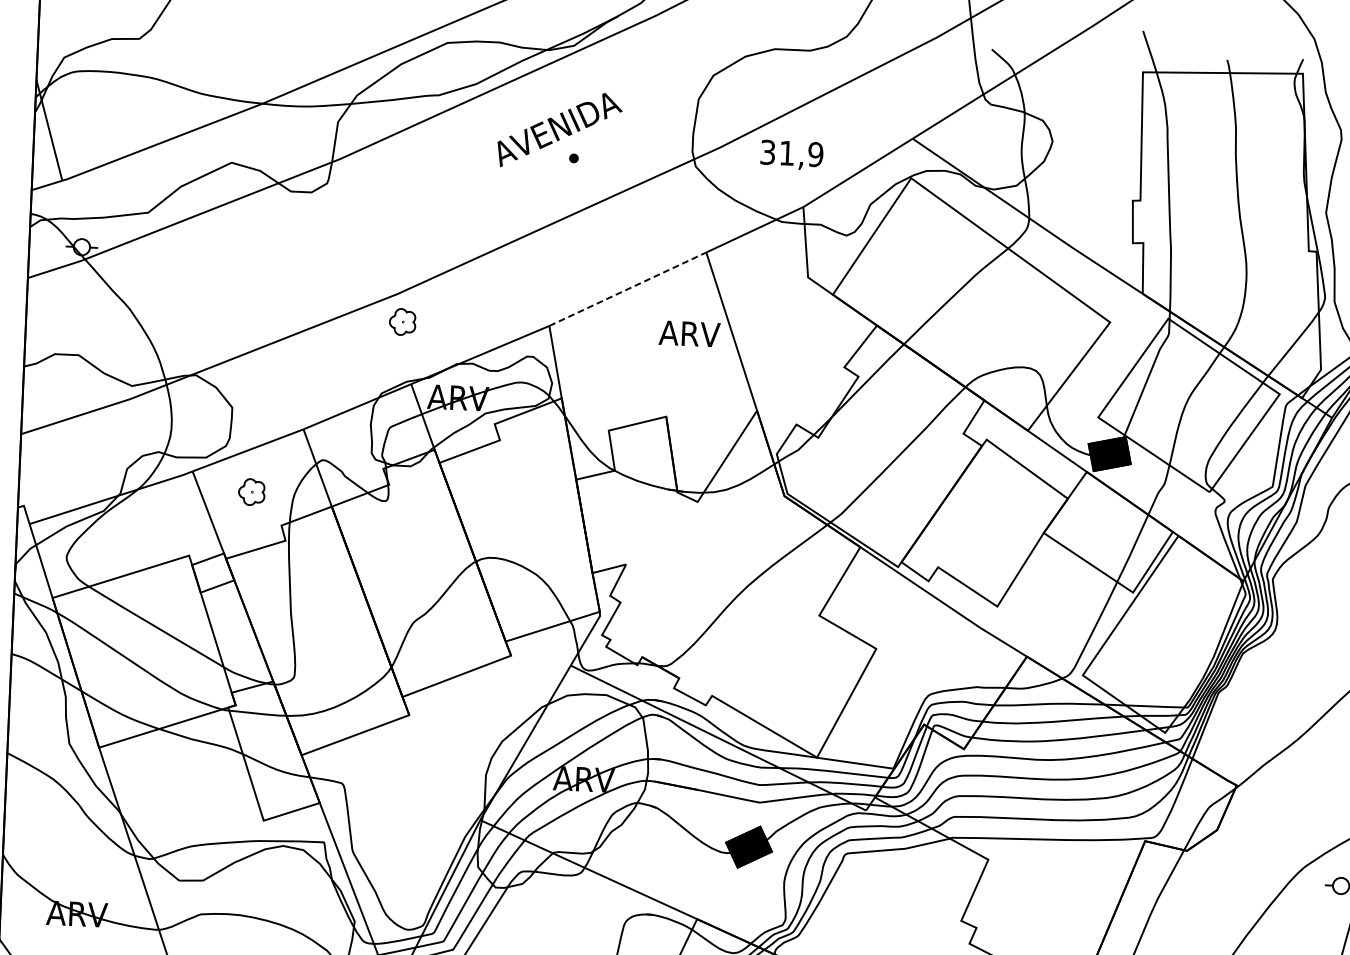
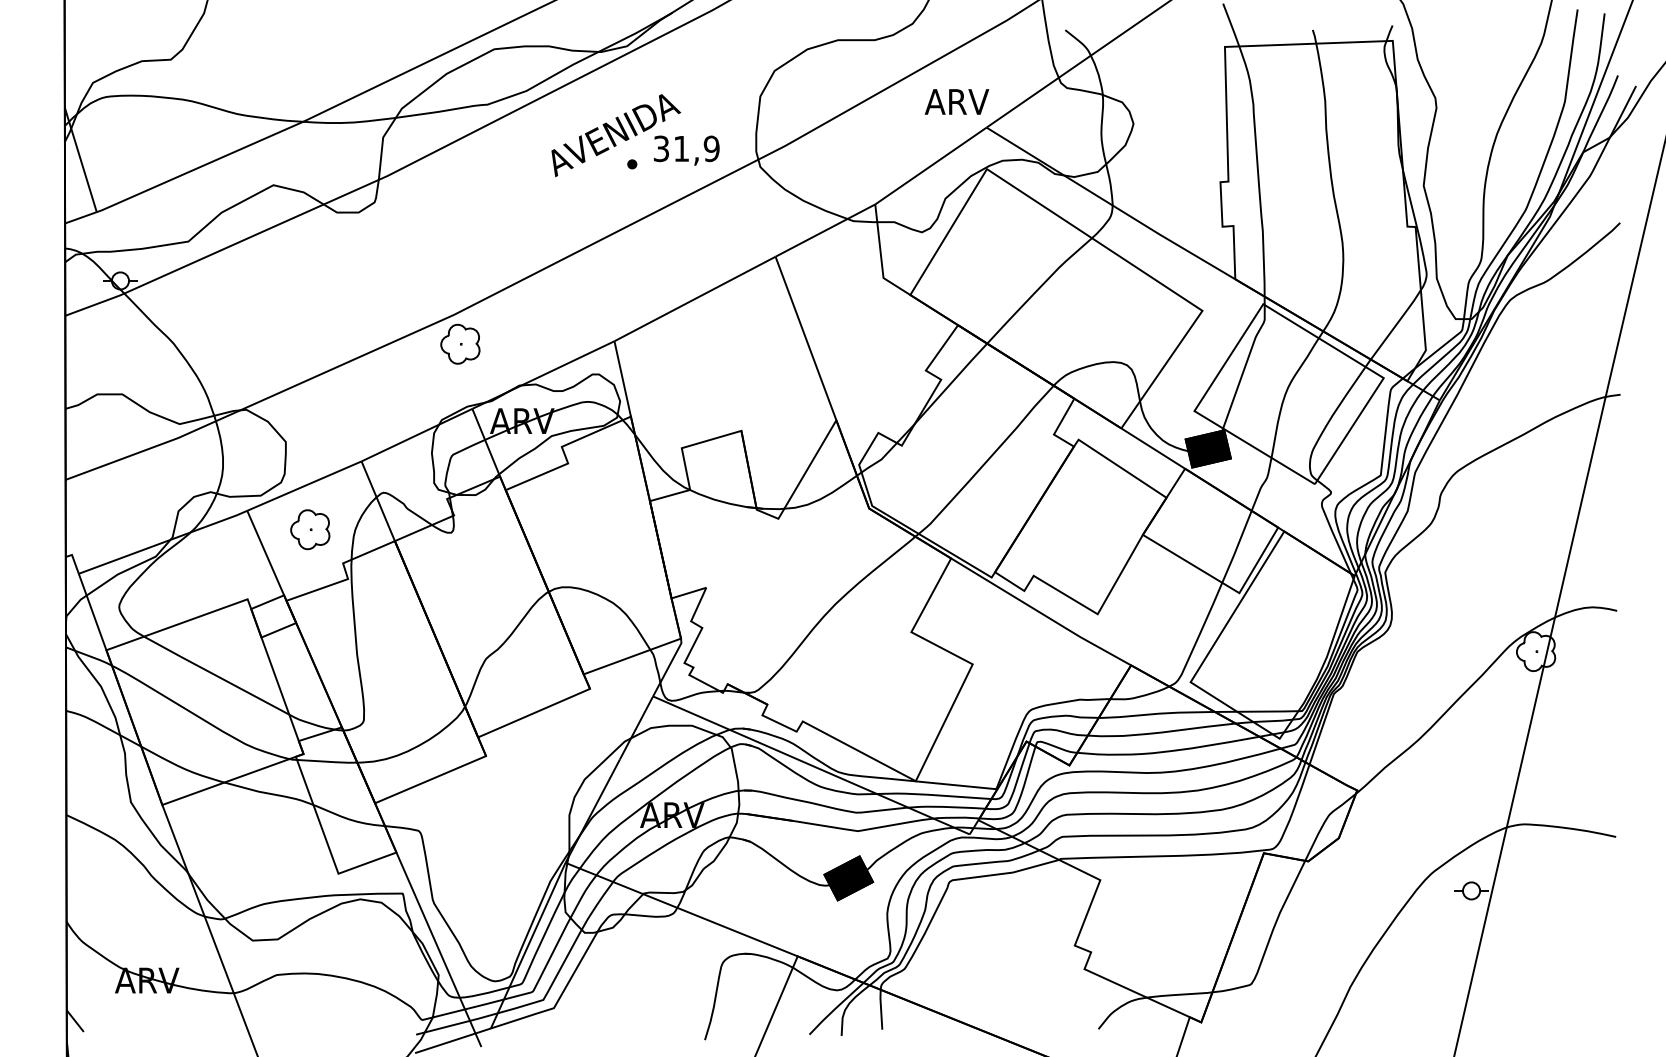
text: (791, 155) -> (686, 150), moved
line: (628, 289) -> (695, 299), dashed -> solid
part: (402, 321) -> (460, 343), size x1.43
text: (689, 333) -> (956, 101), moved
part: (251, 491) -> (310, 529), size x1.43

